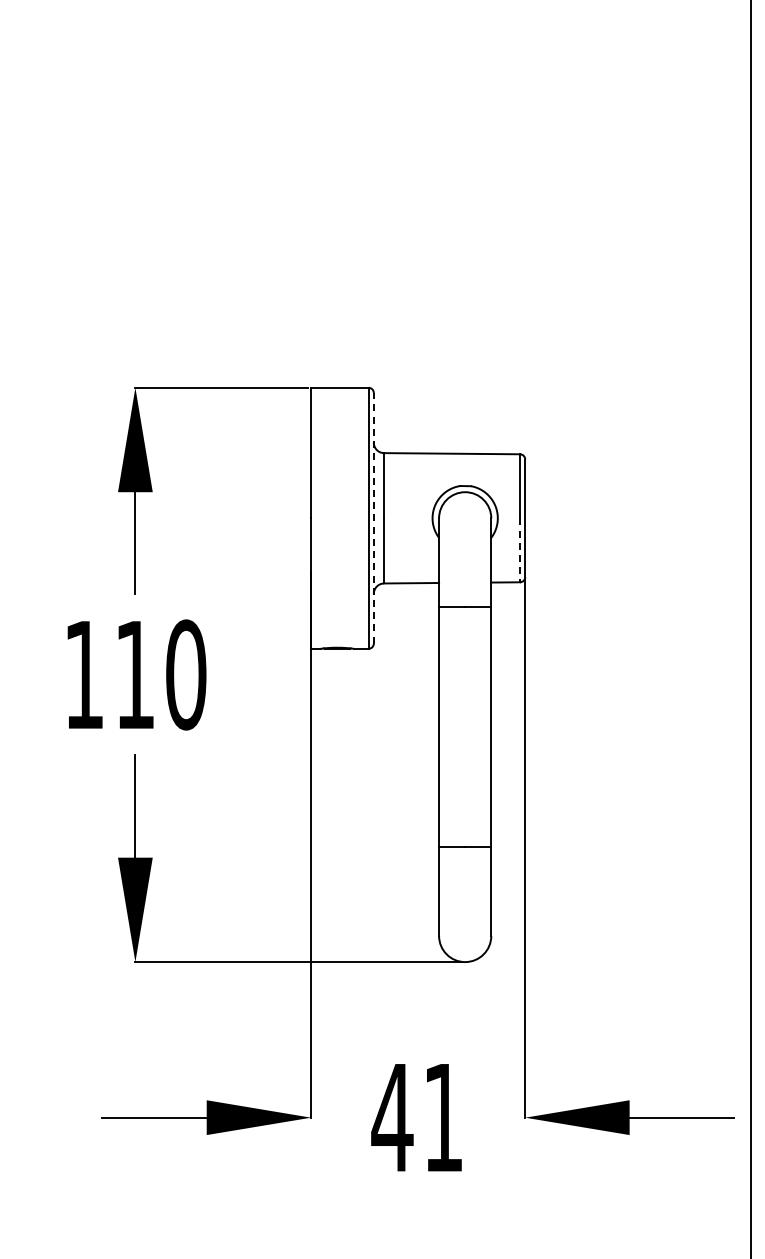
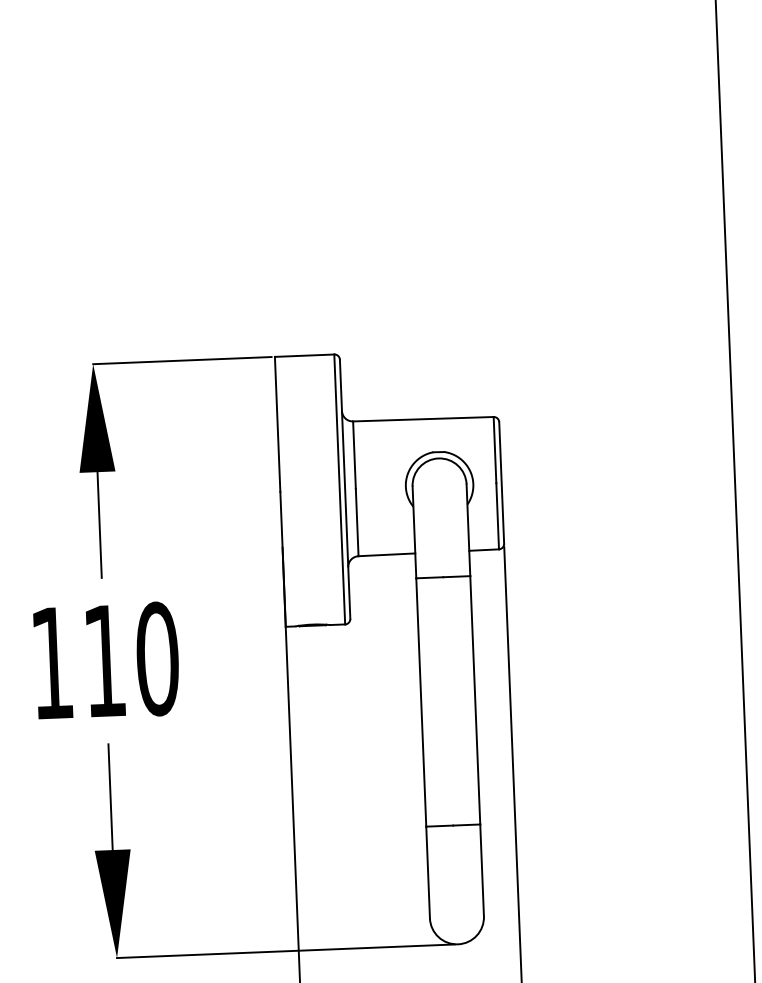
line: (373, 517) -> (344, 488), dashed -> solid
line: (520, 550) -> (498, 516), dashed -> solid

